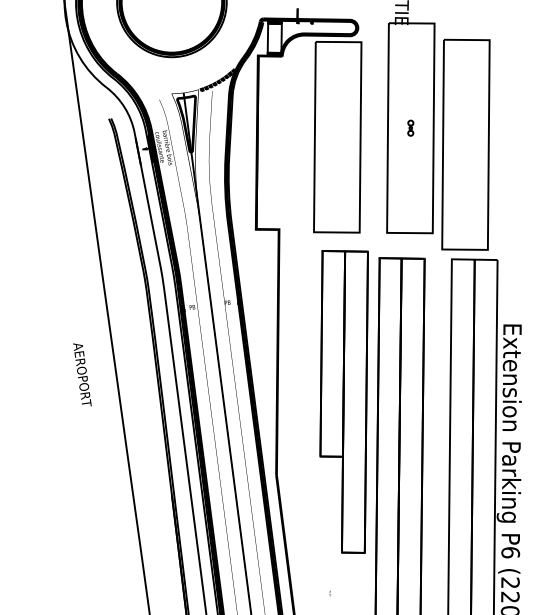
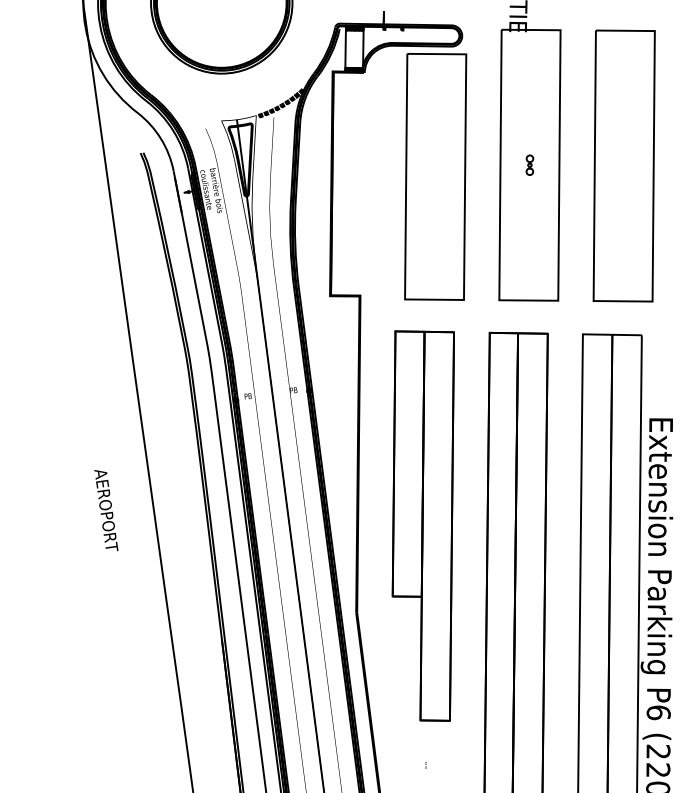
part: (465, 144) -> (623, 165), moved
text: (82, 374) -> (106, 510), moved
part: (343, 401) -> (422, 525), moved

